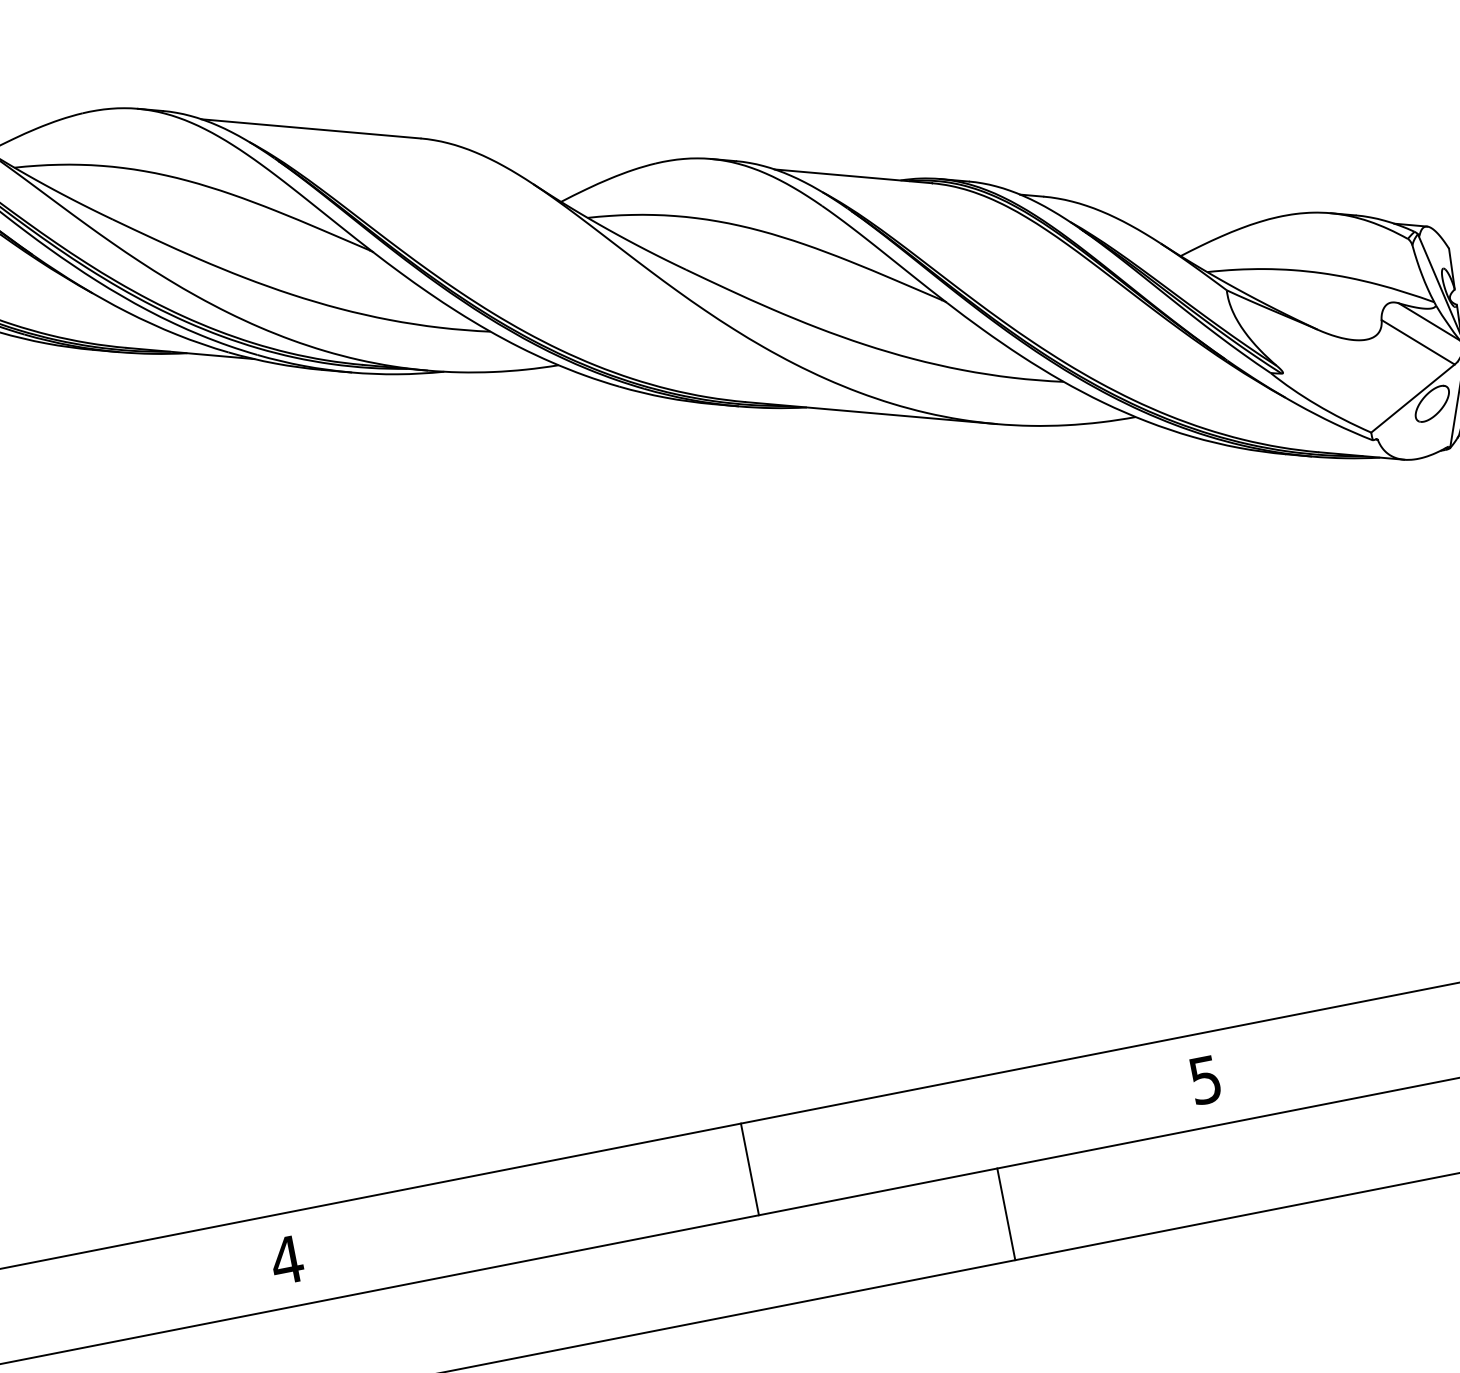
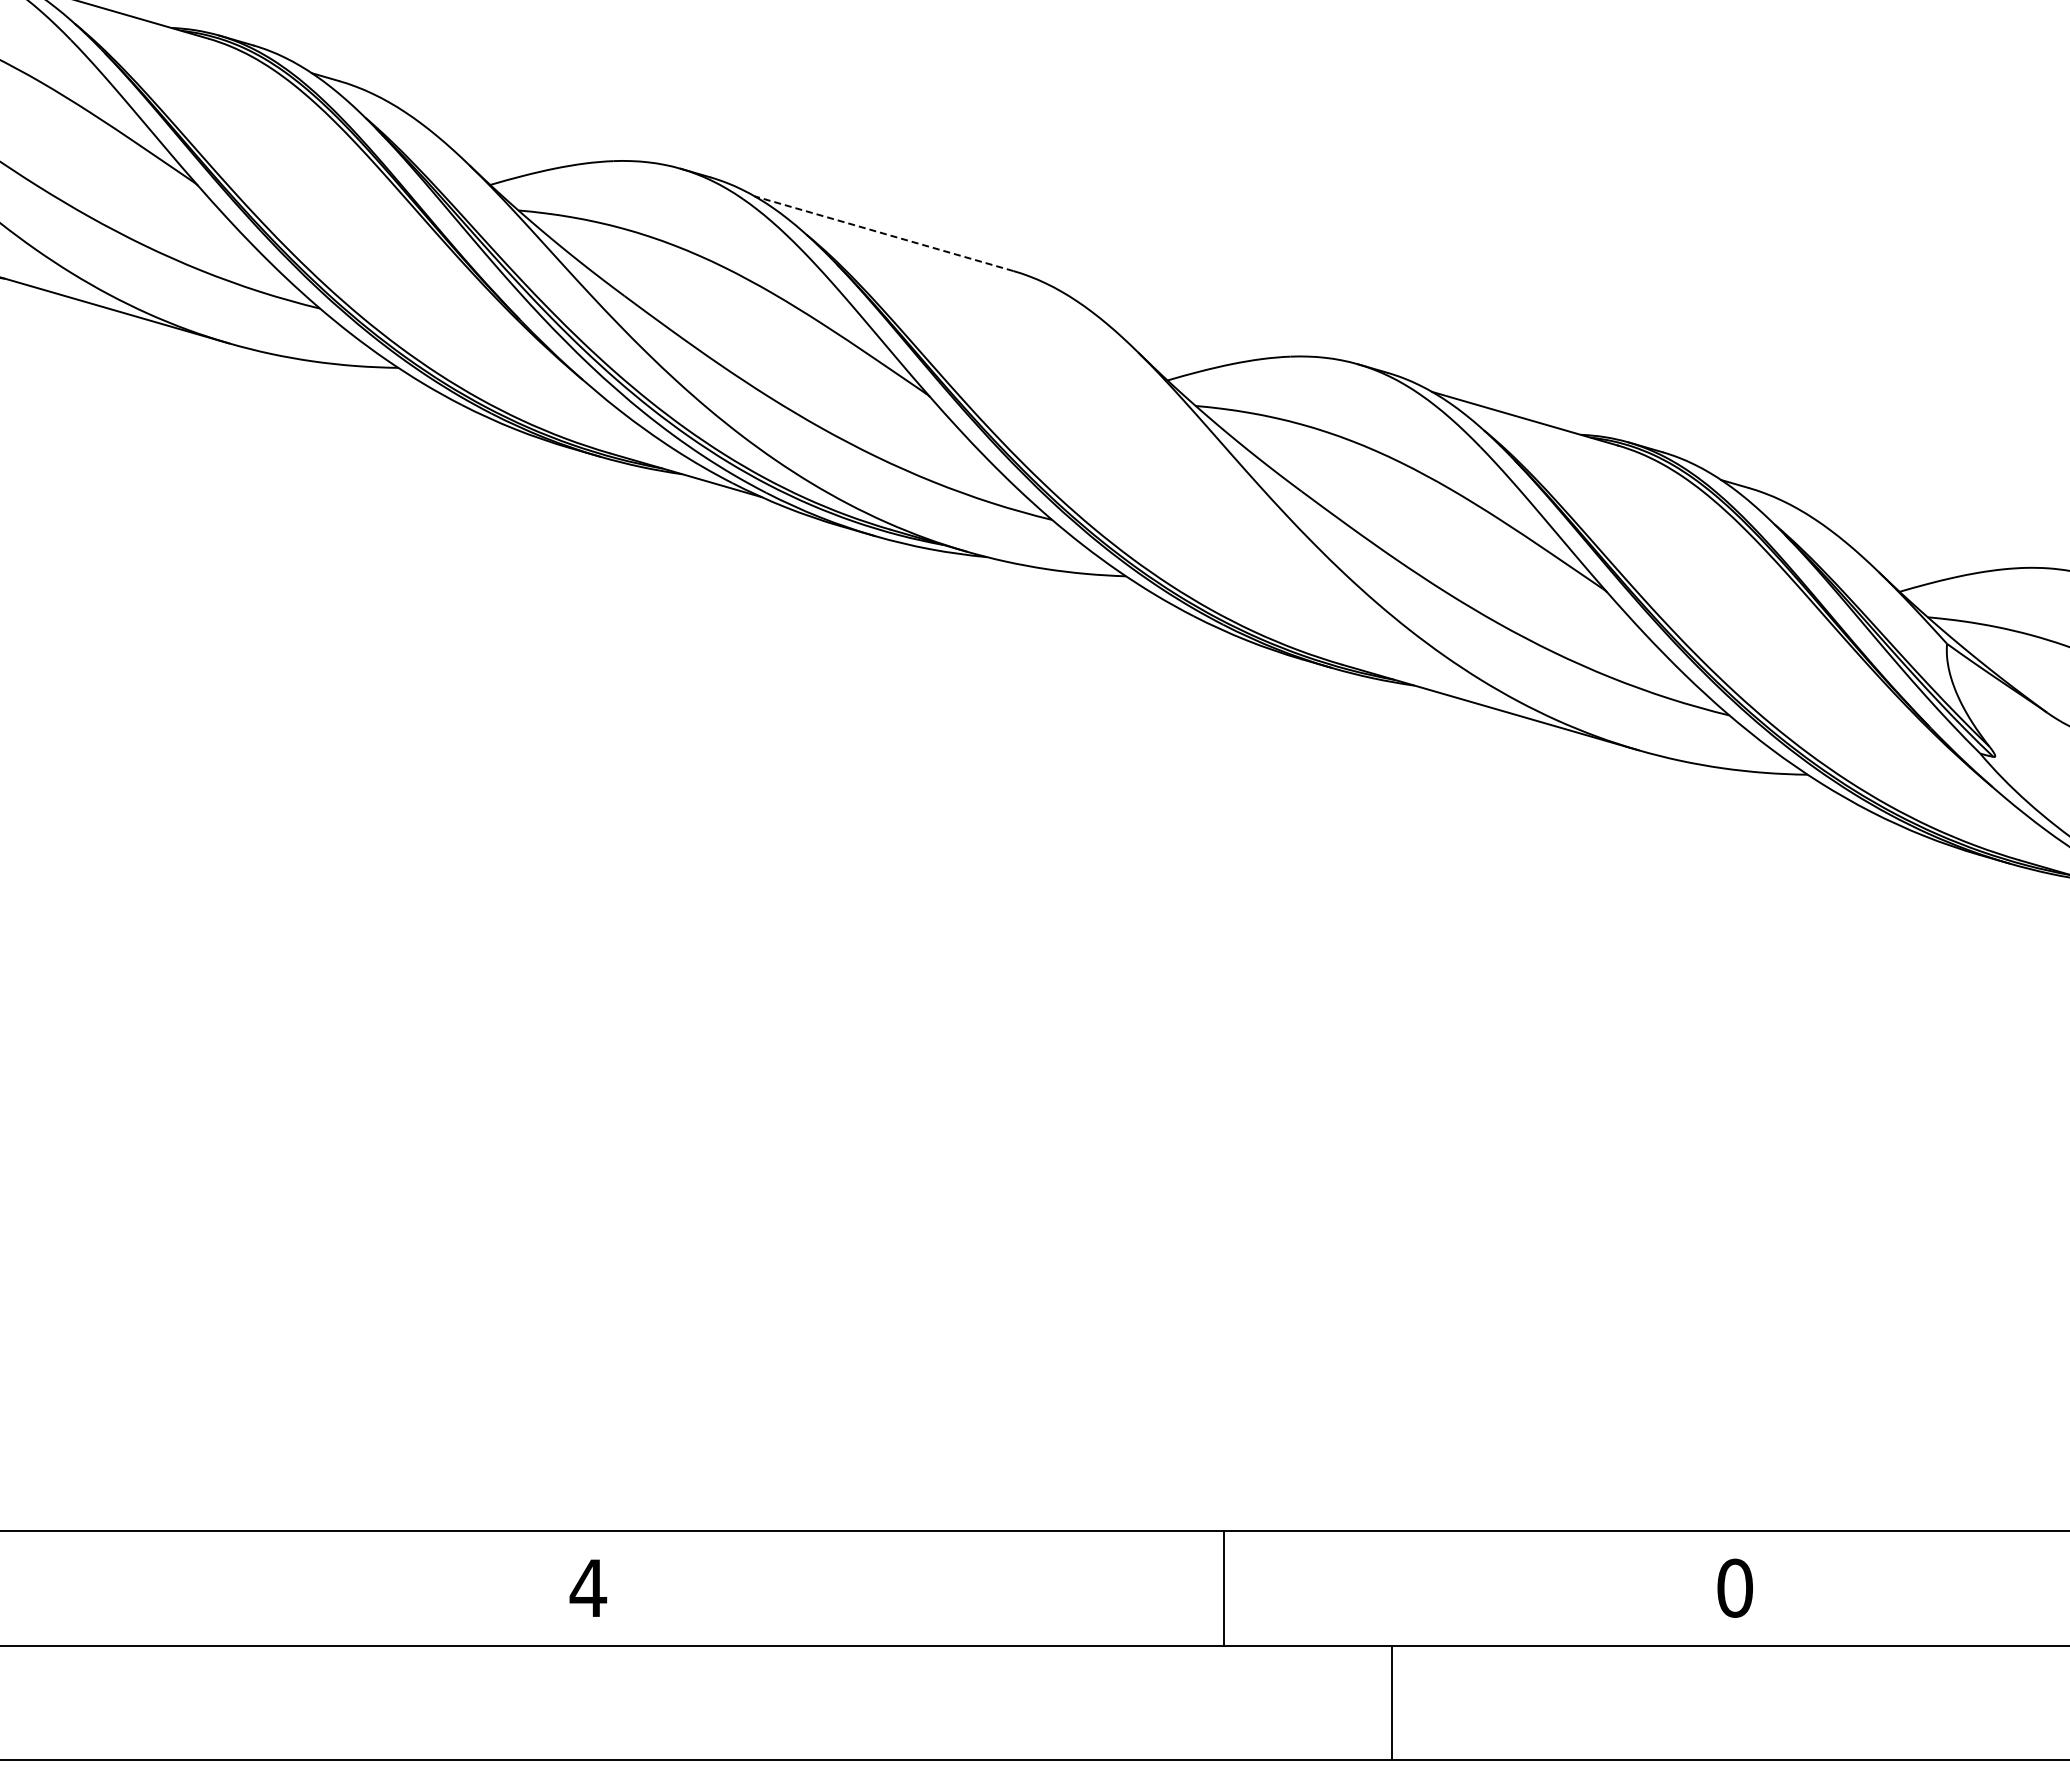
line: (311, 128) -> (884, 233), solid -> dashed
text: (1204, 1079) -> (1734, 1587), 5 -> 0
line: (750, 1169) -> (1224, 1588), moved
line: (1006, 1214) -> (1392, 1702), moved

